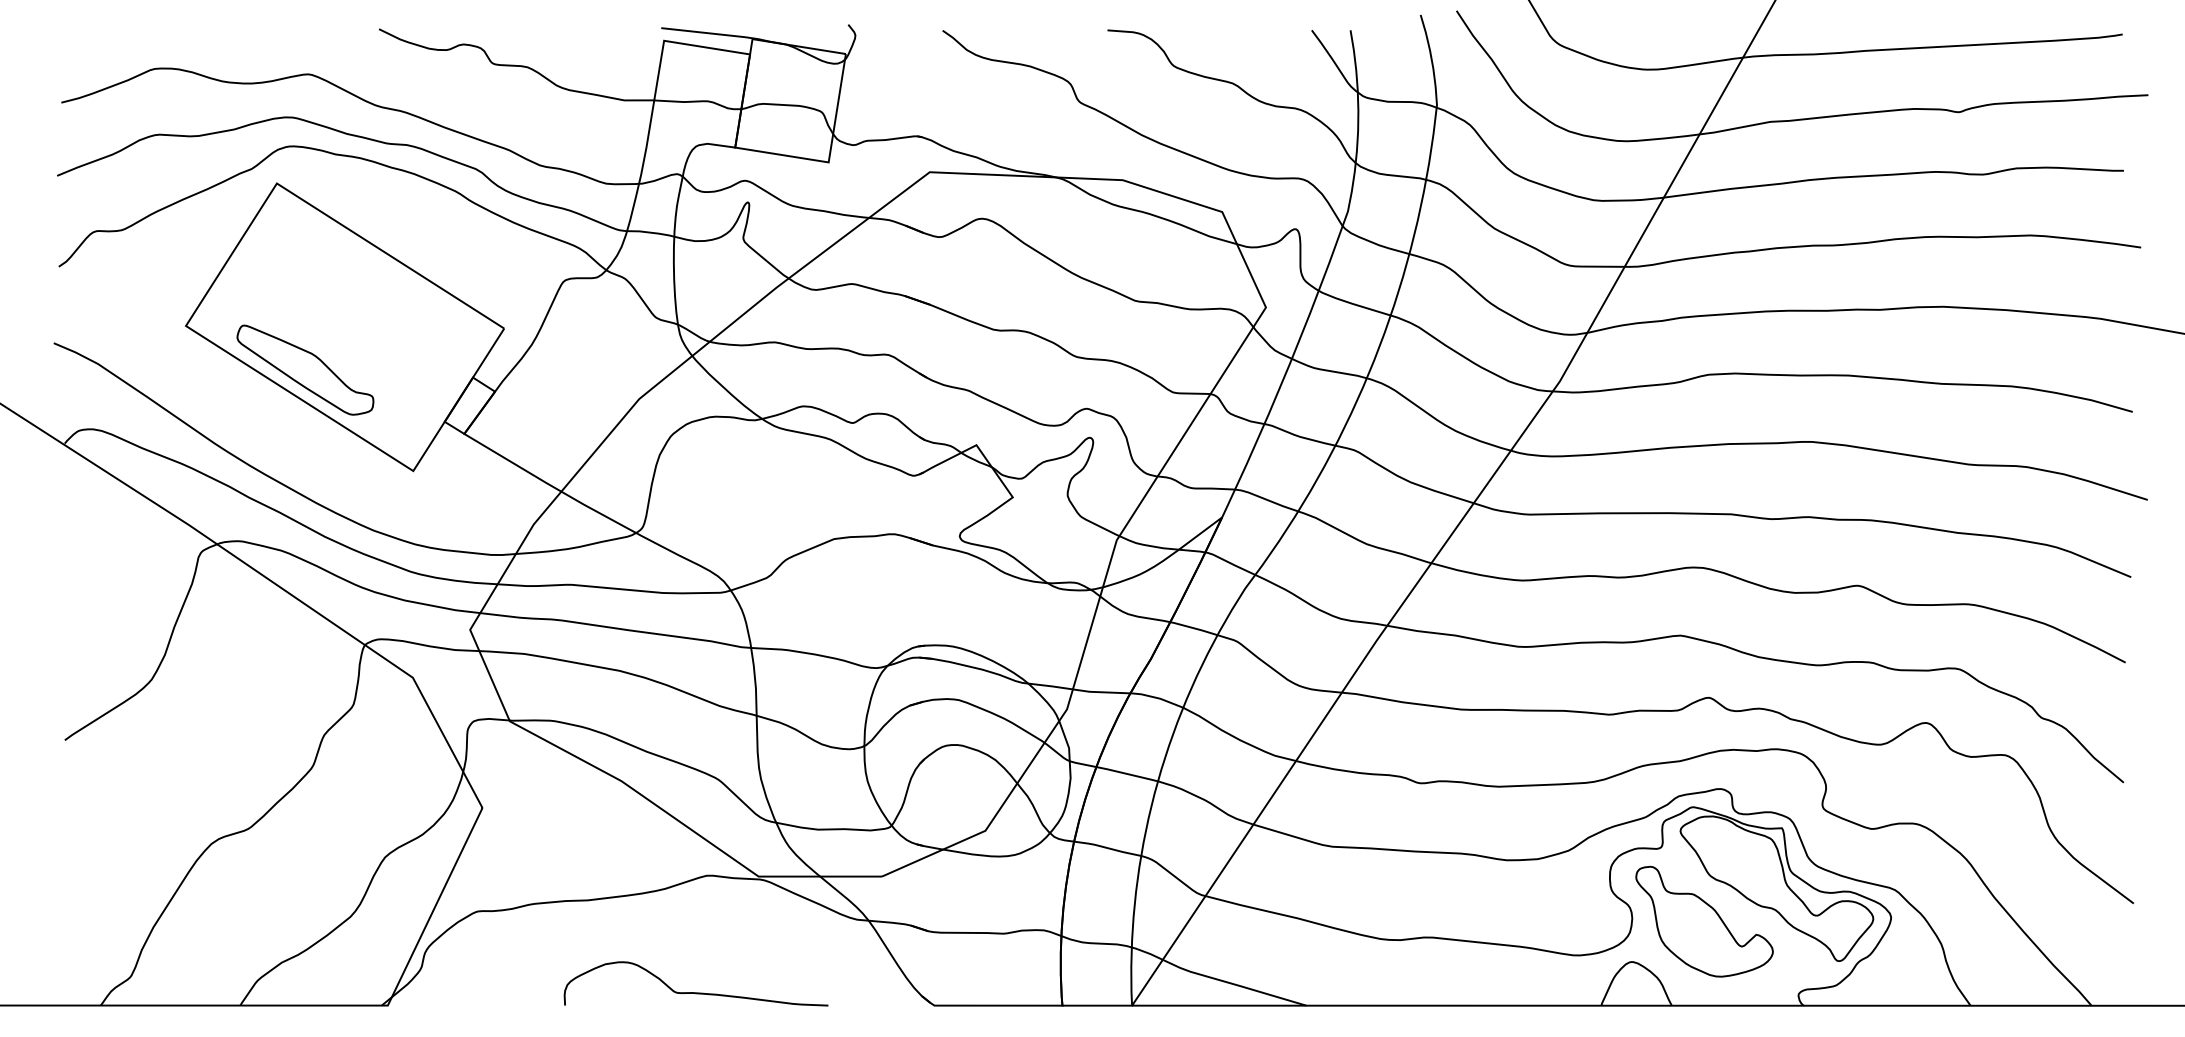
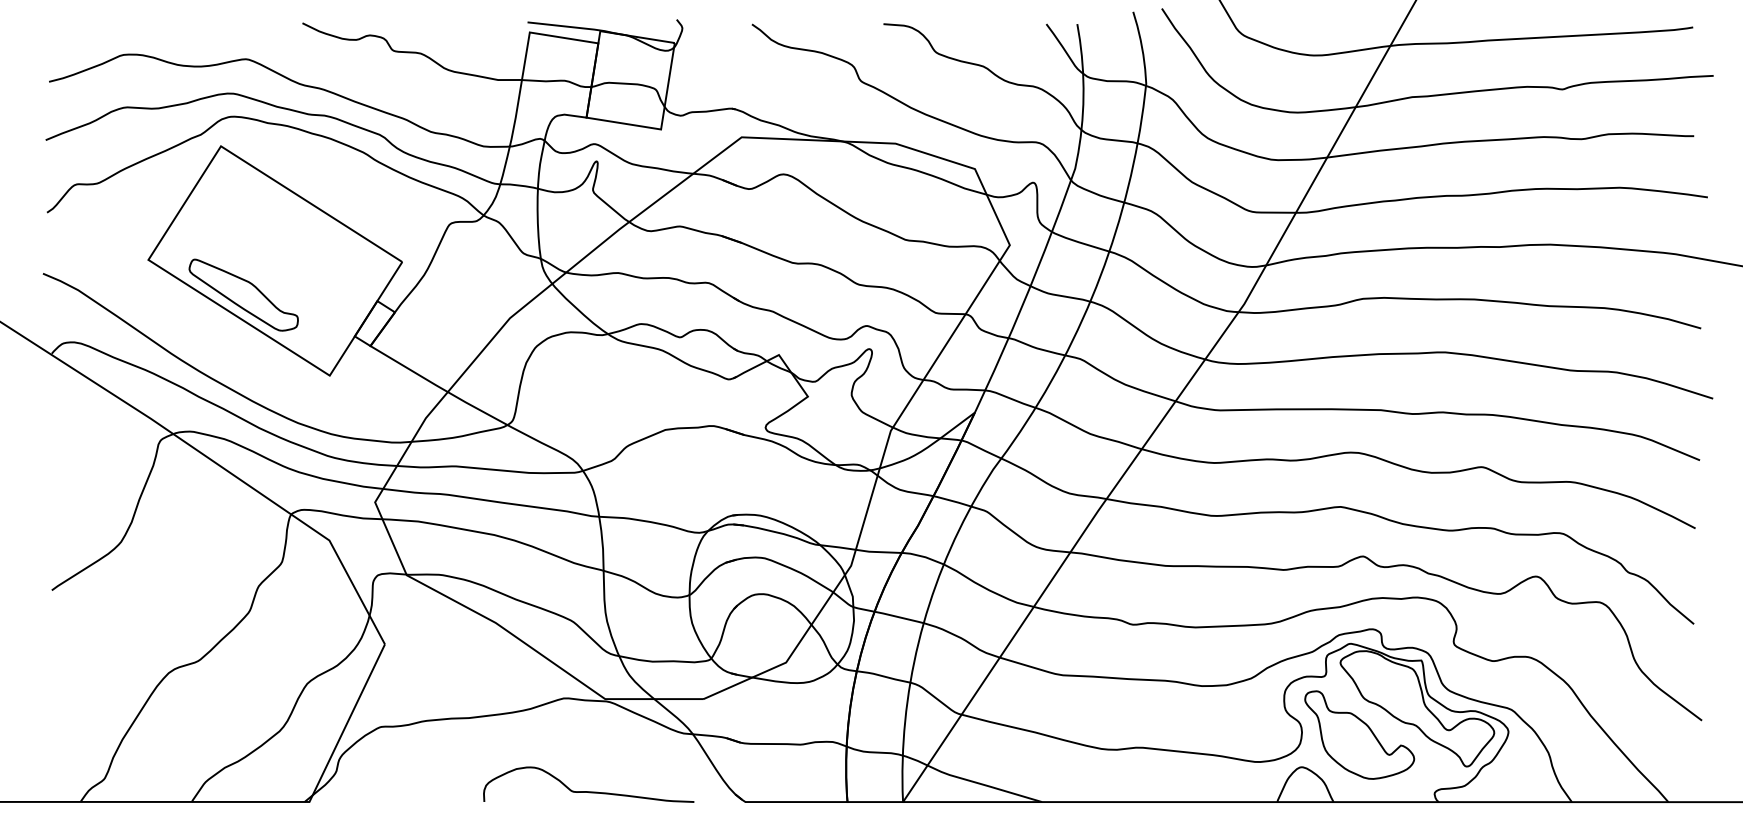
curve: (695, 992) -> (588, 791), moved

